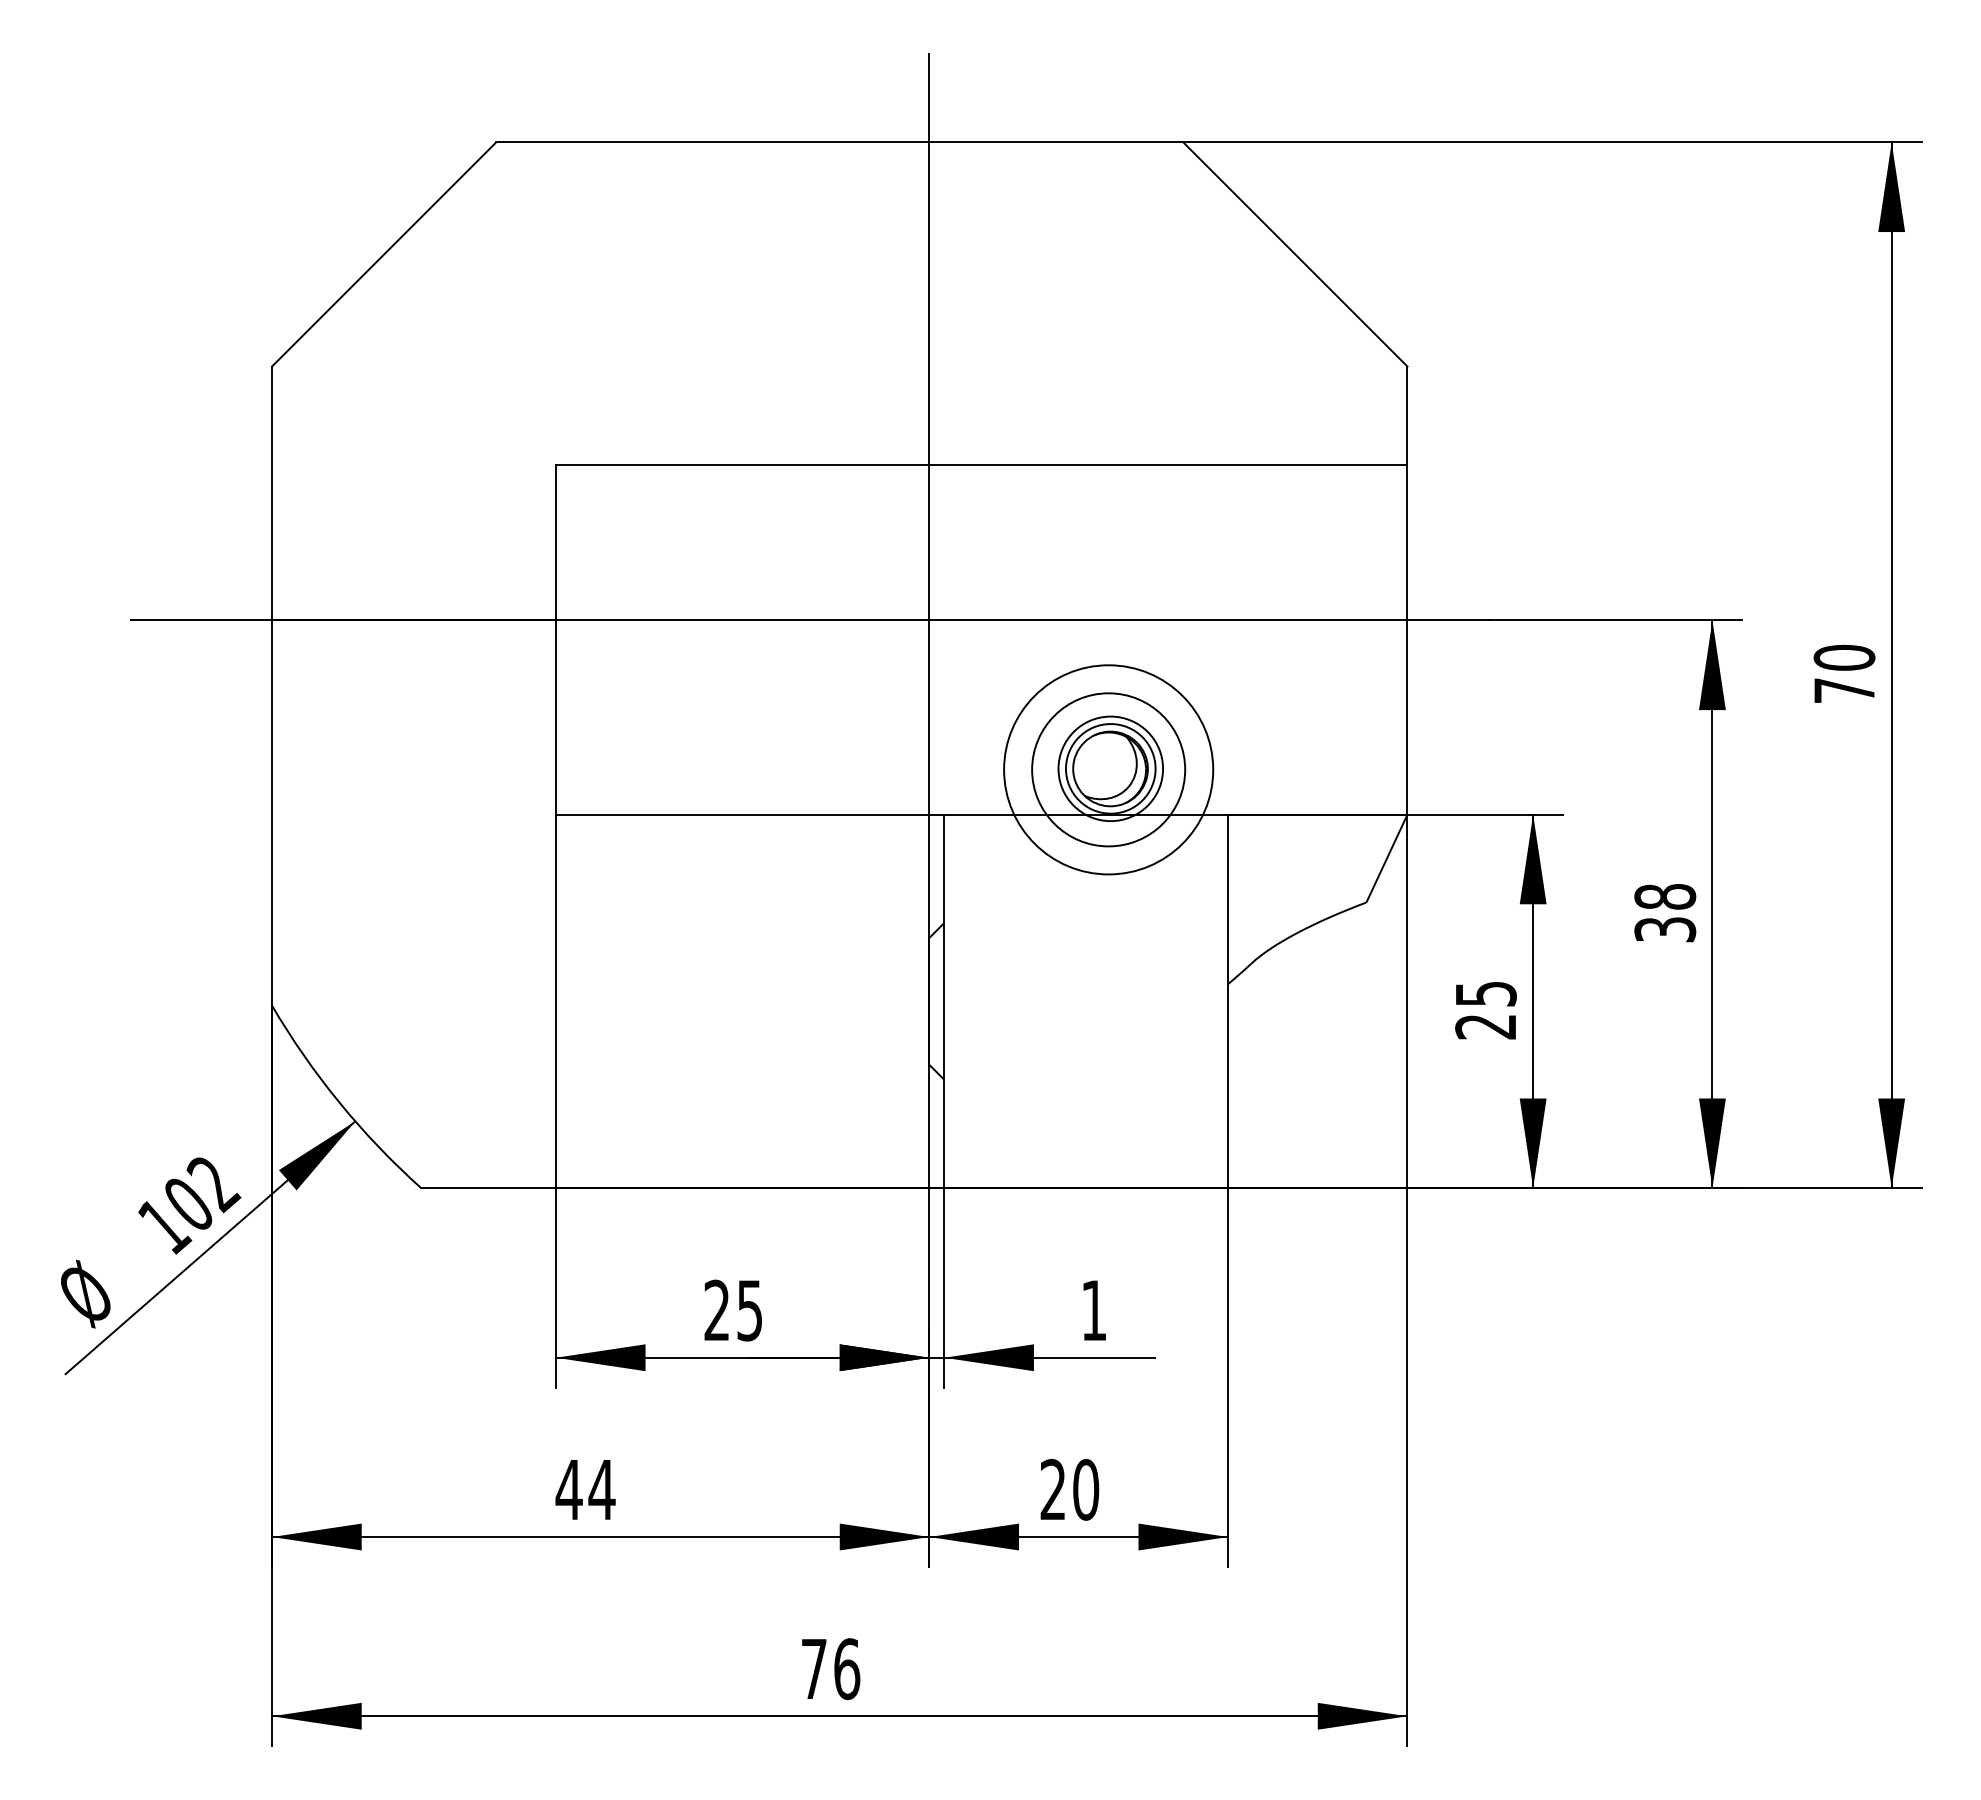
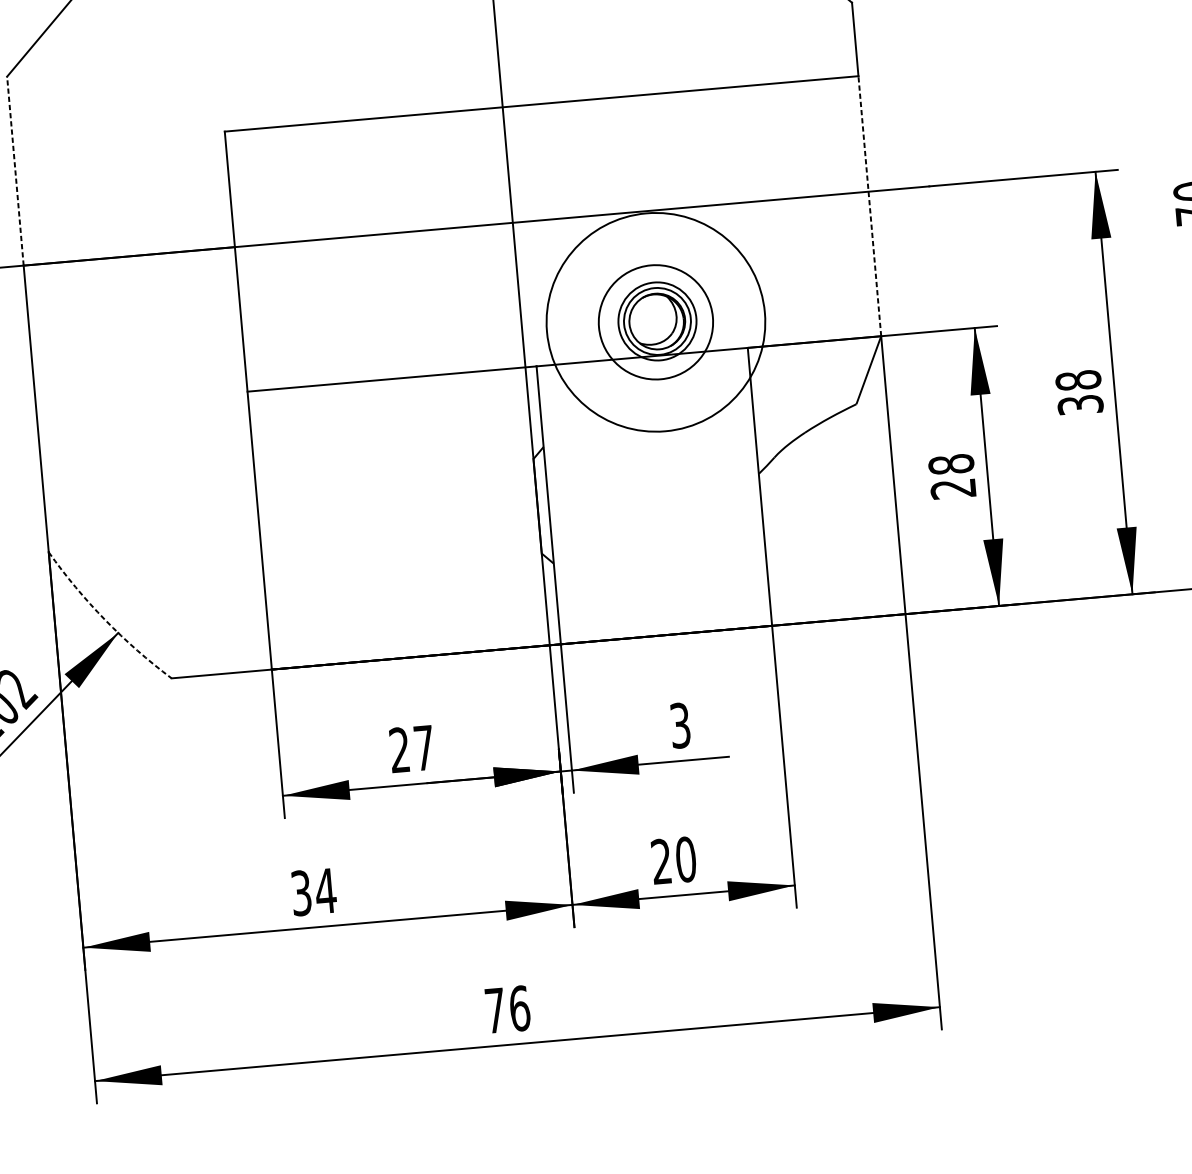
line: (272, 493) -> (15, 171), solid -> dashed
line: (1407, 639) -> (869, 205), solid -> dashed
circle: (1108, 769) -> (655, 322), size x1.4
text: (1485, 993) -> (950, 464), 25 -> 28
arc: (339, 1102) -> (105, 619), solid -> dashed
text: (749, 1310) -> (423, 748), 25 -> 27
text: (1093, 1310) -> (679, 725), 1 -> 3
text: (568, 1489) -> (300, 893), 44 -> 34

